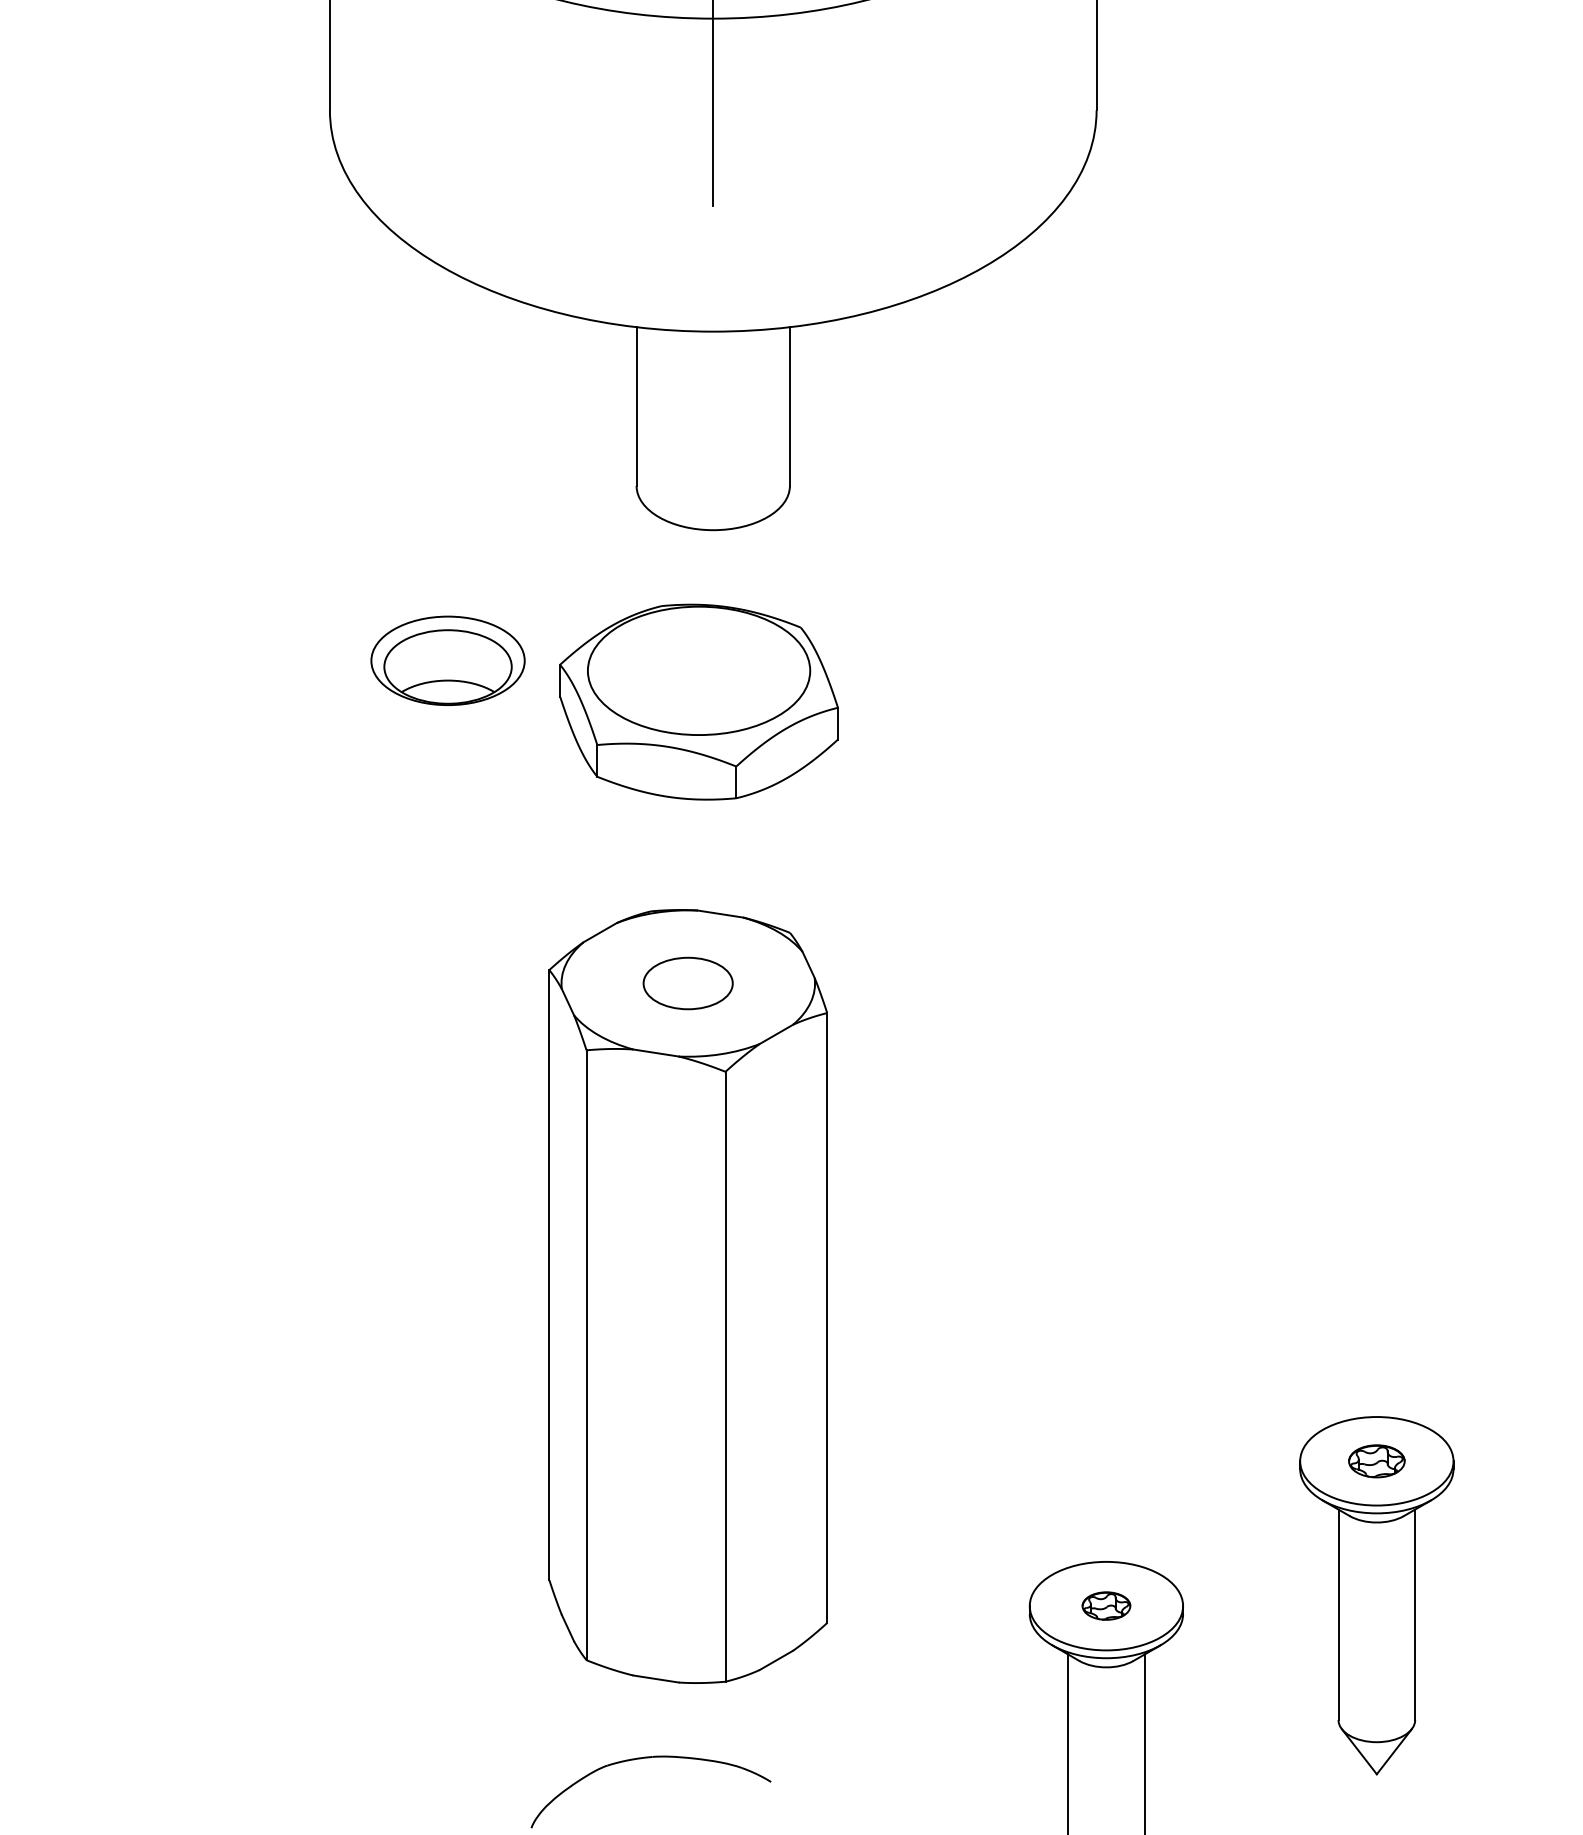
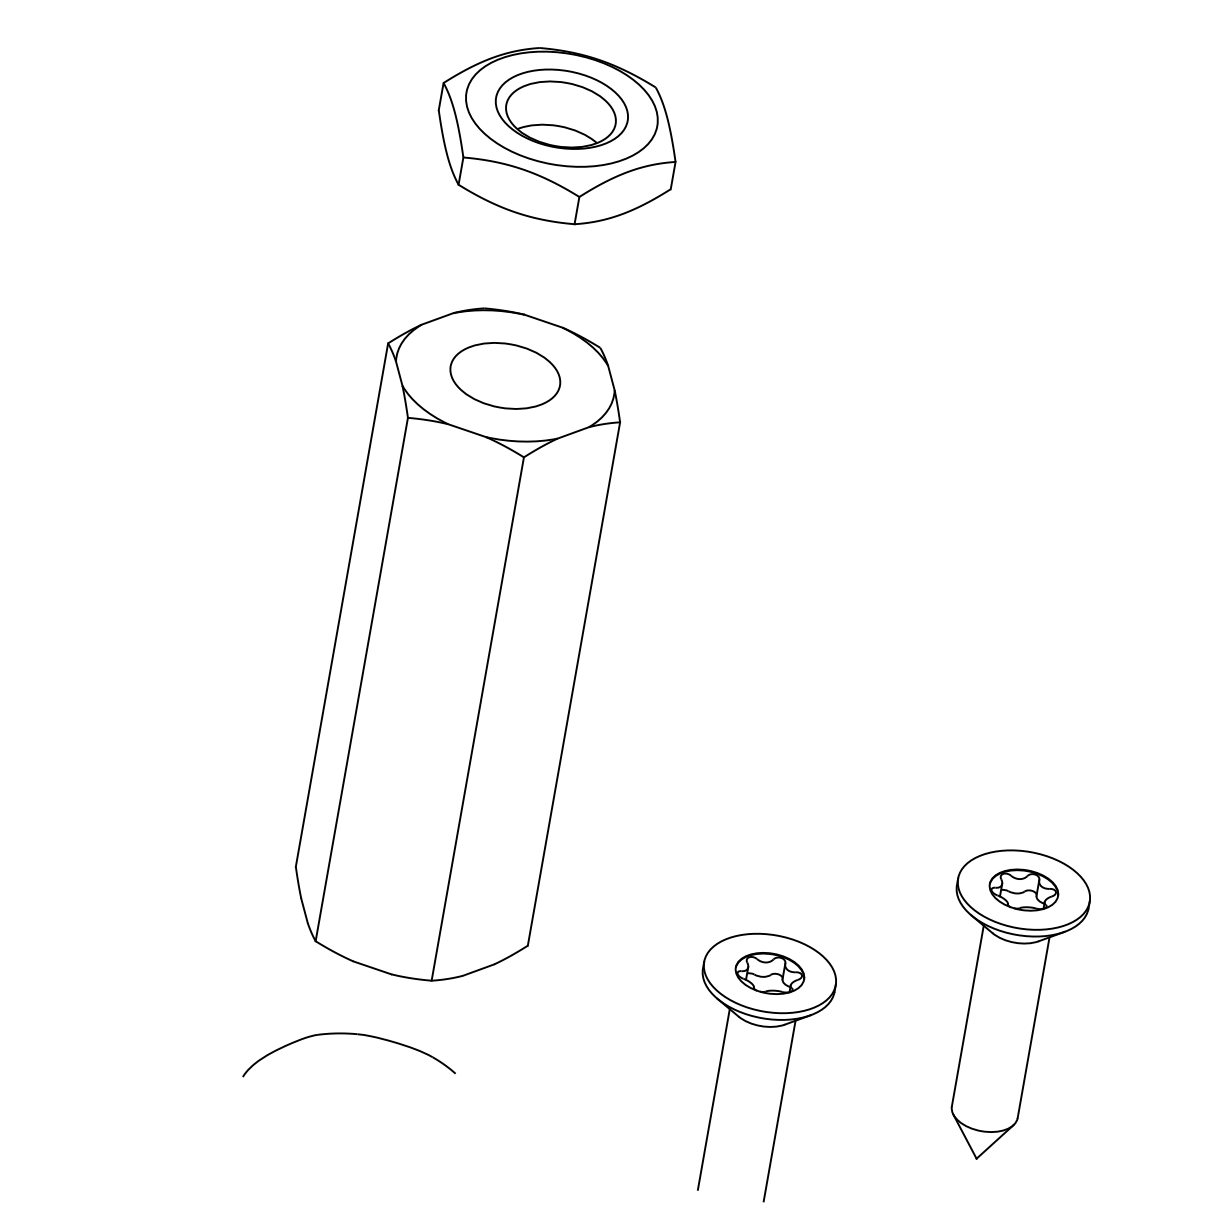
part: (447, 660) -> (561, 108), moved
part: (687, 983) -> (504, 375), size x1.43
part: (1376, 1461) -> (1023, 890), size x1.43
part: (1106, 1605) -> (770, 972), size x1.67

